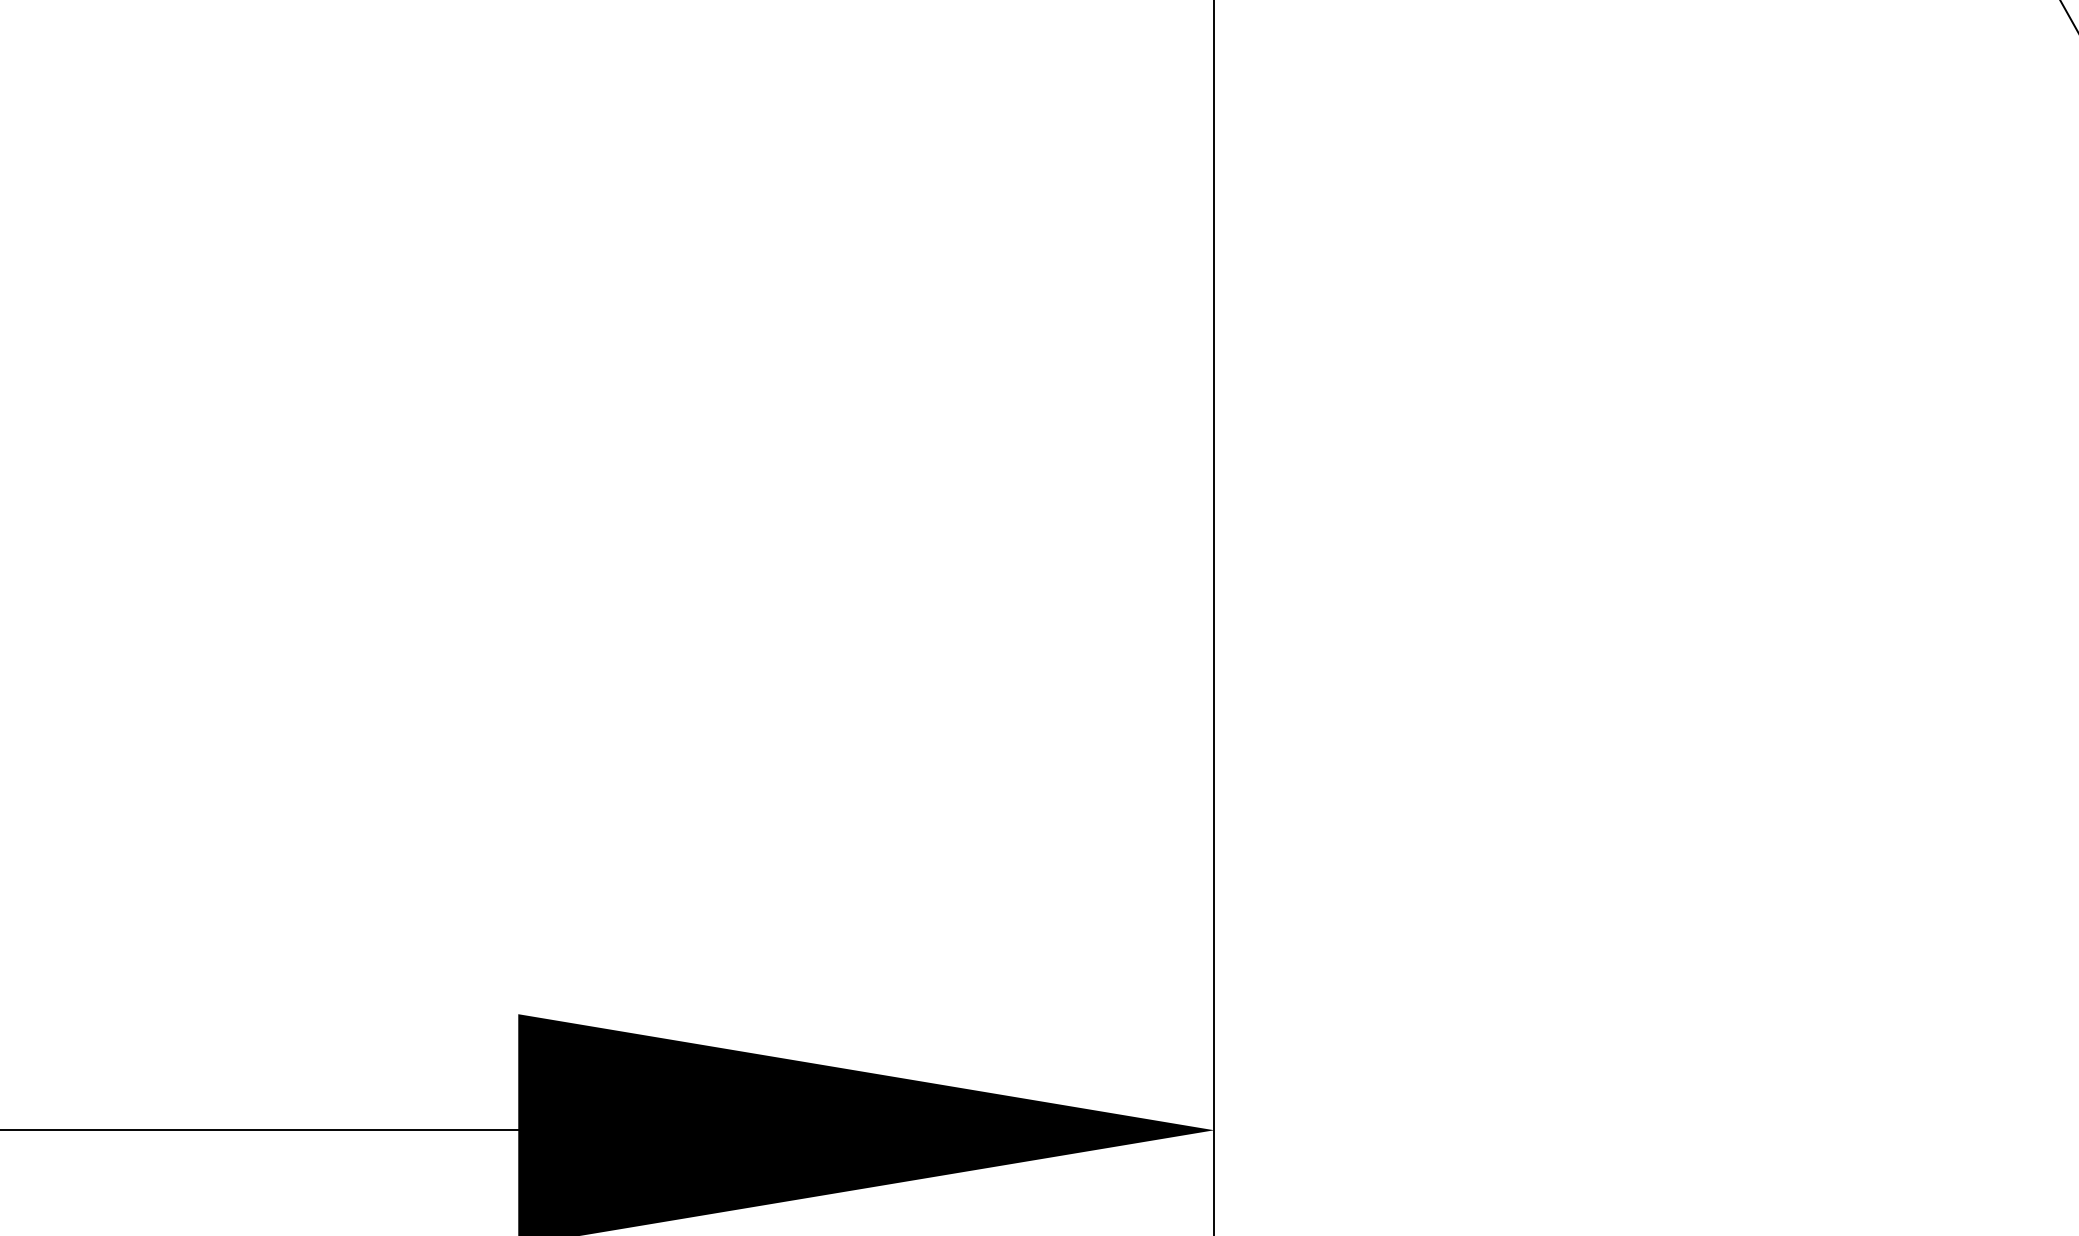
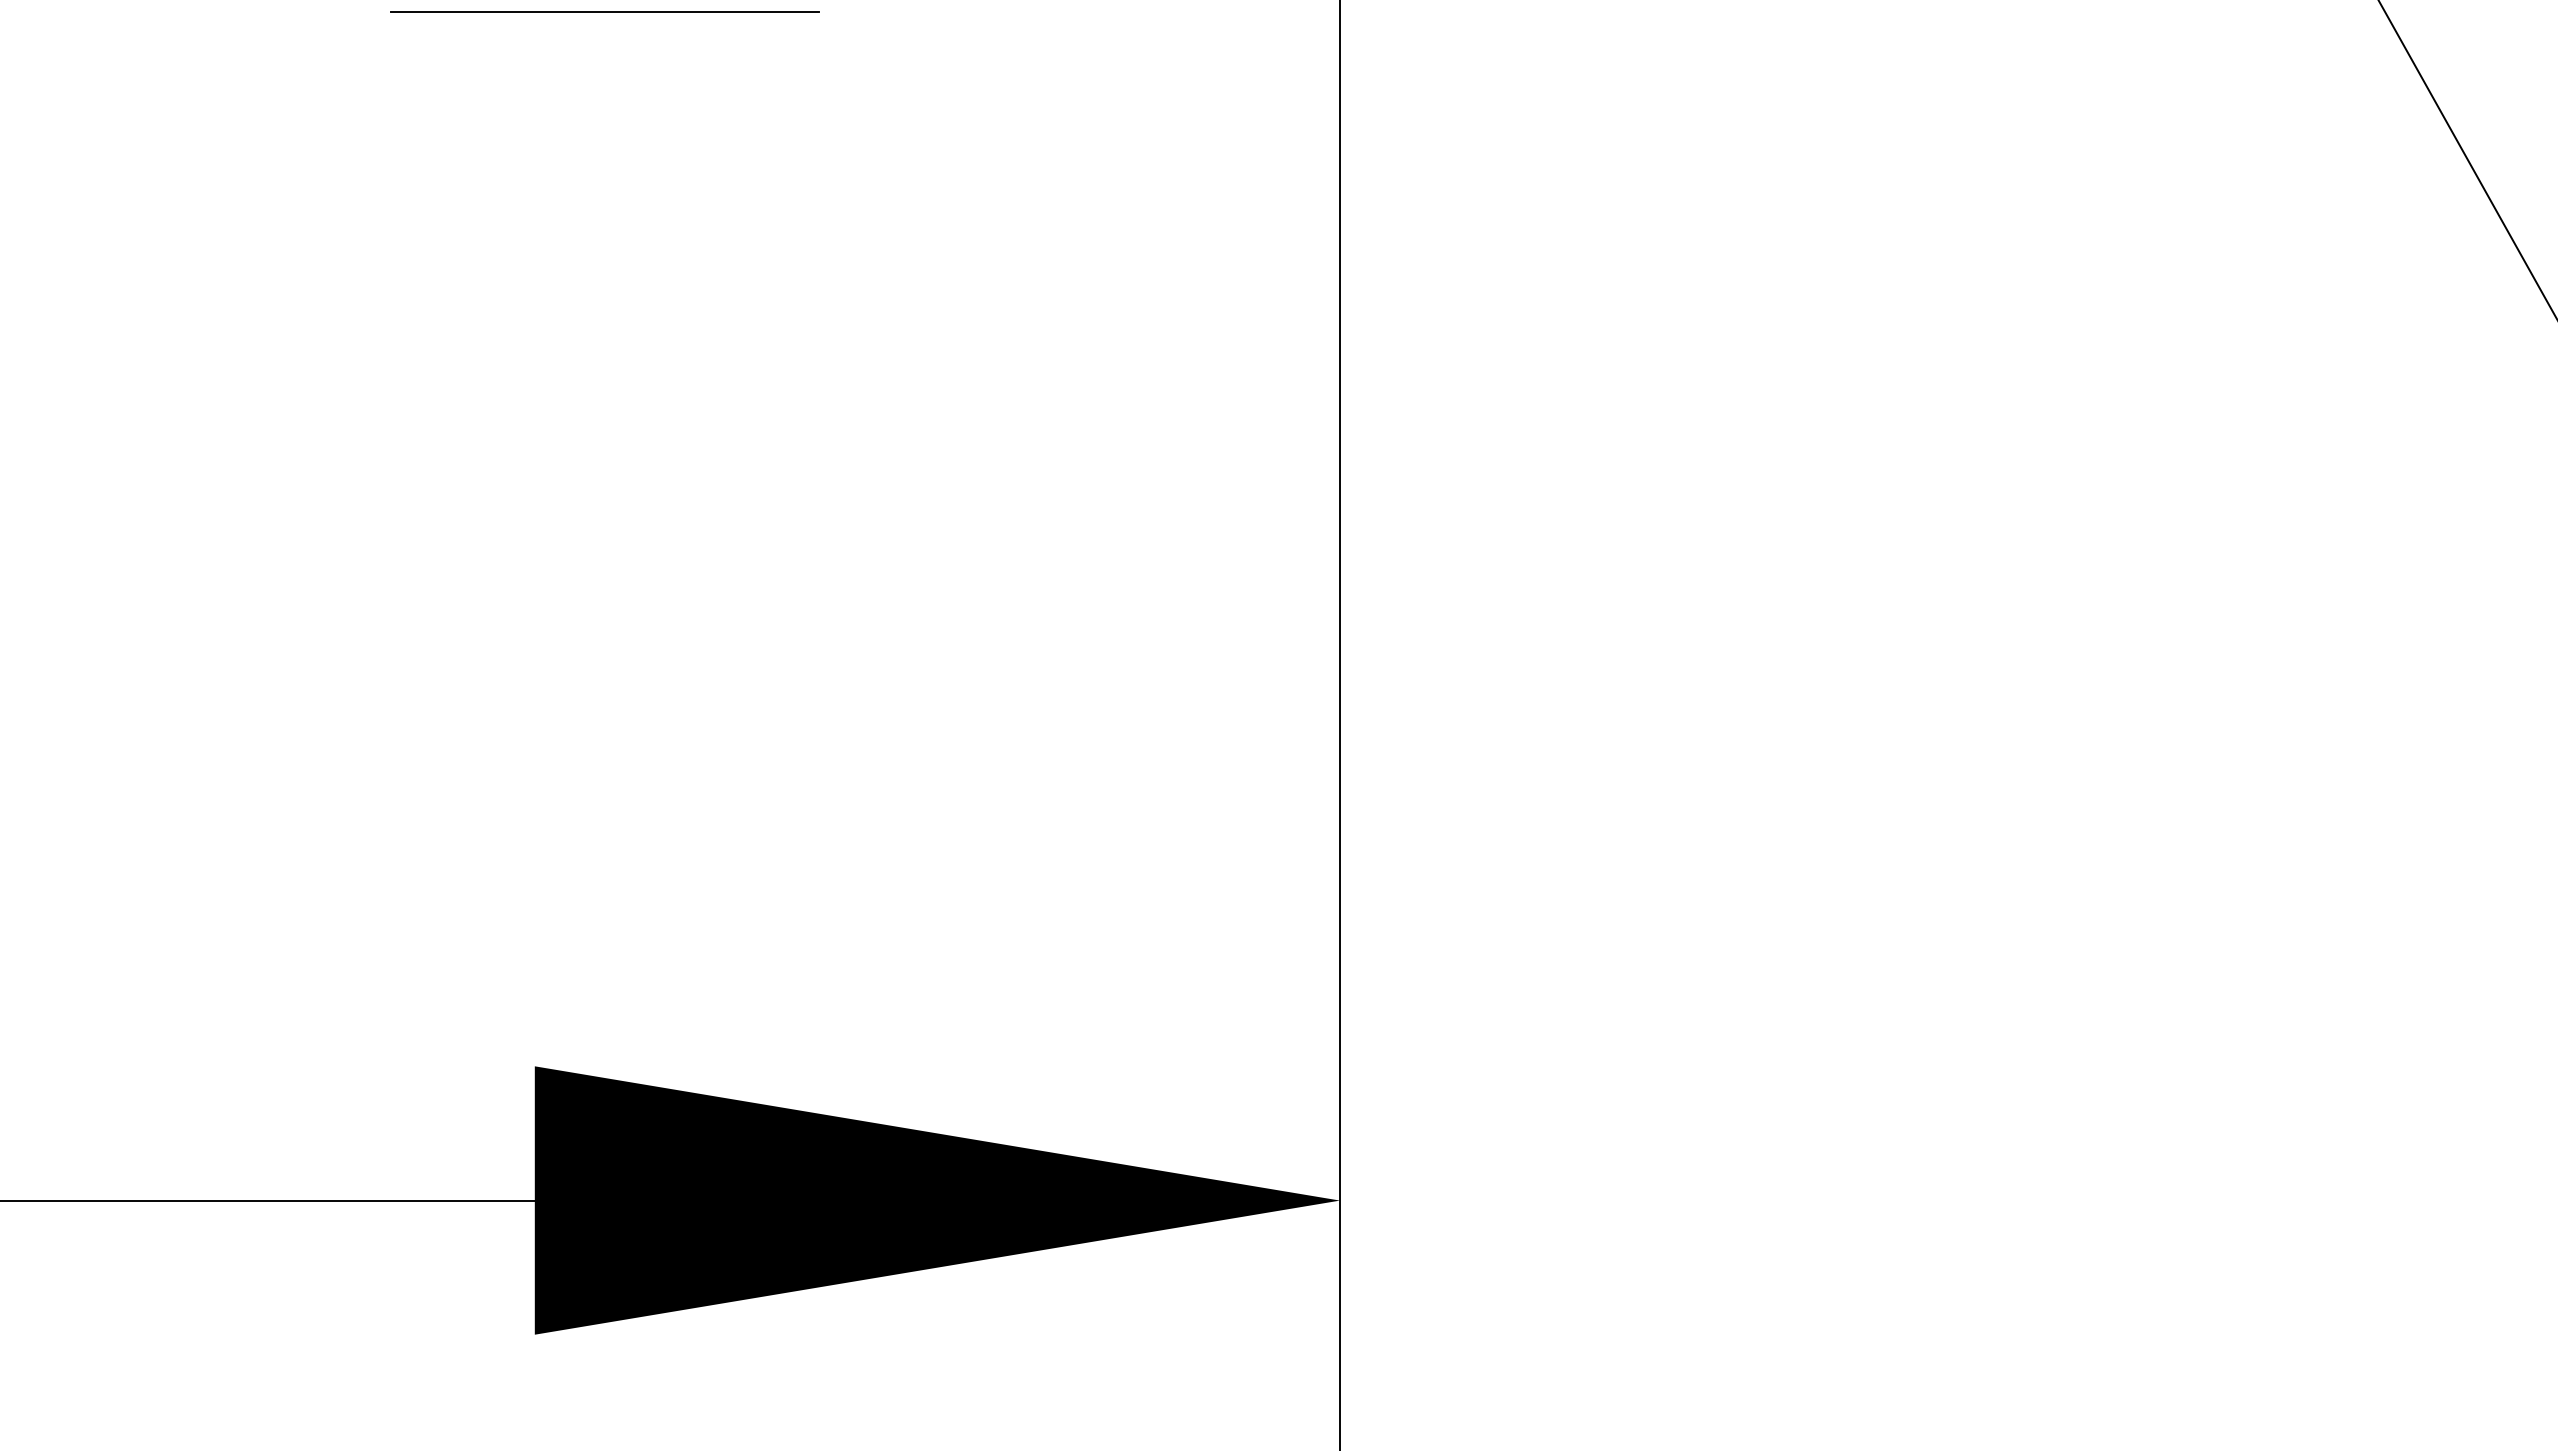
line: (578, 103) -> (604, 12), added

